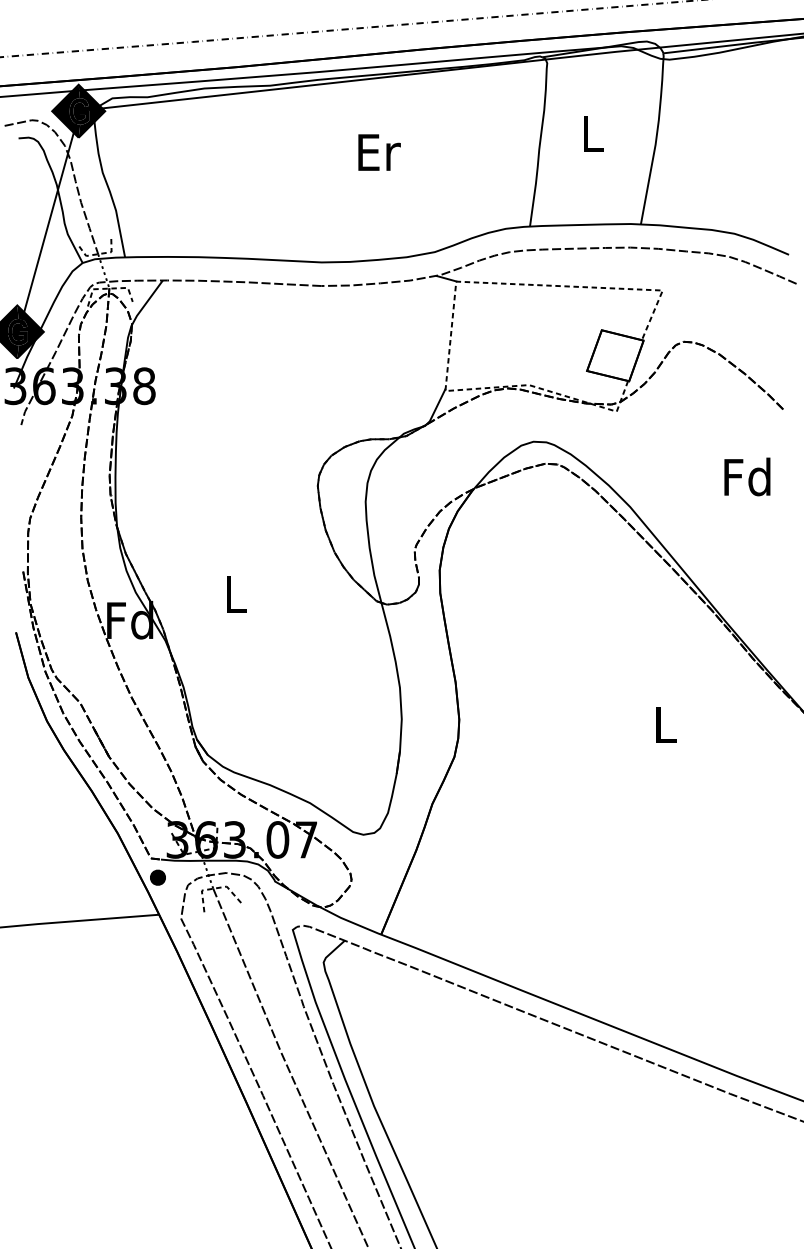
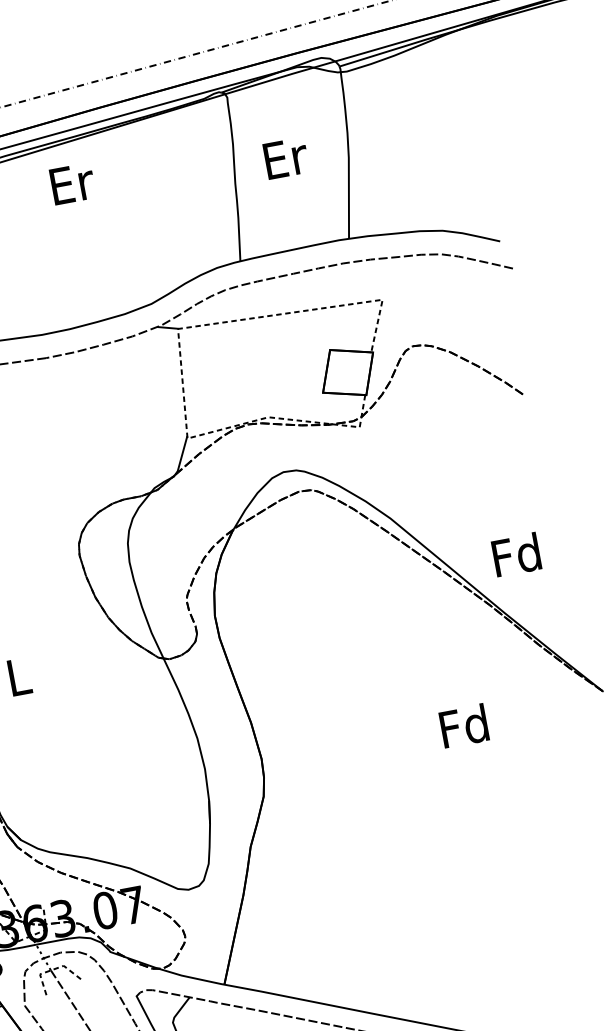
text: (594, 133) -> (286, 157), L -> Er
text: (379, 152) -> (72, 183), moved
text: (747, 476) -> (516, 554), moved
text: (664, 724) -> (464, 725), L -> Fd

